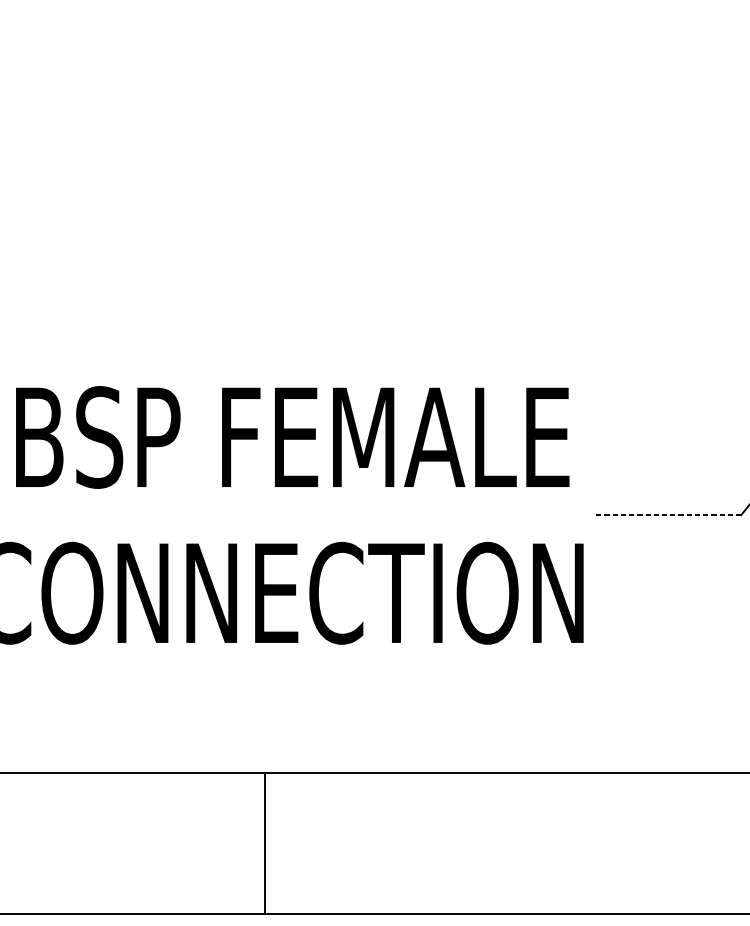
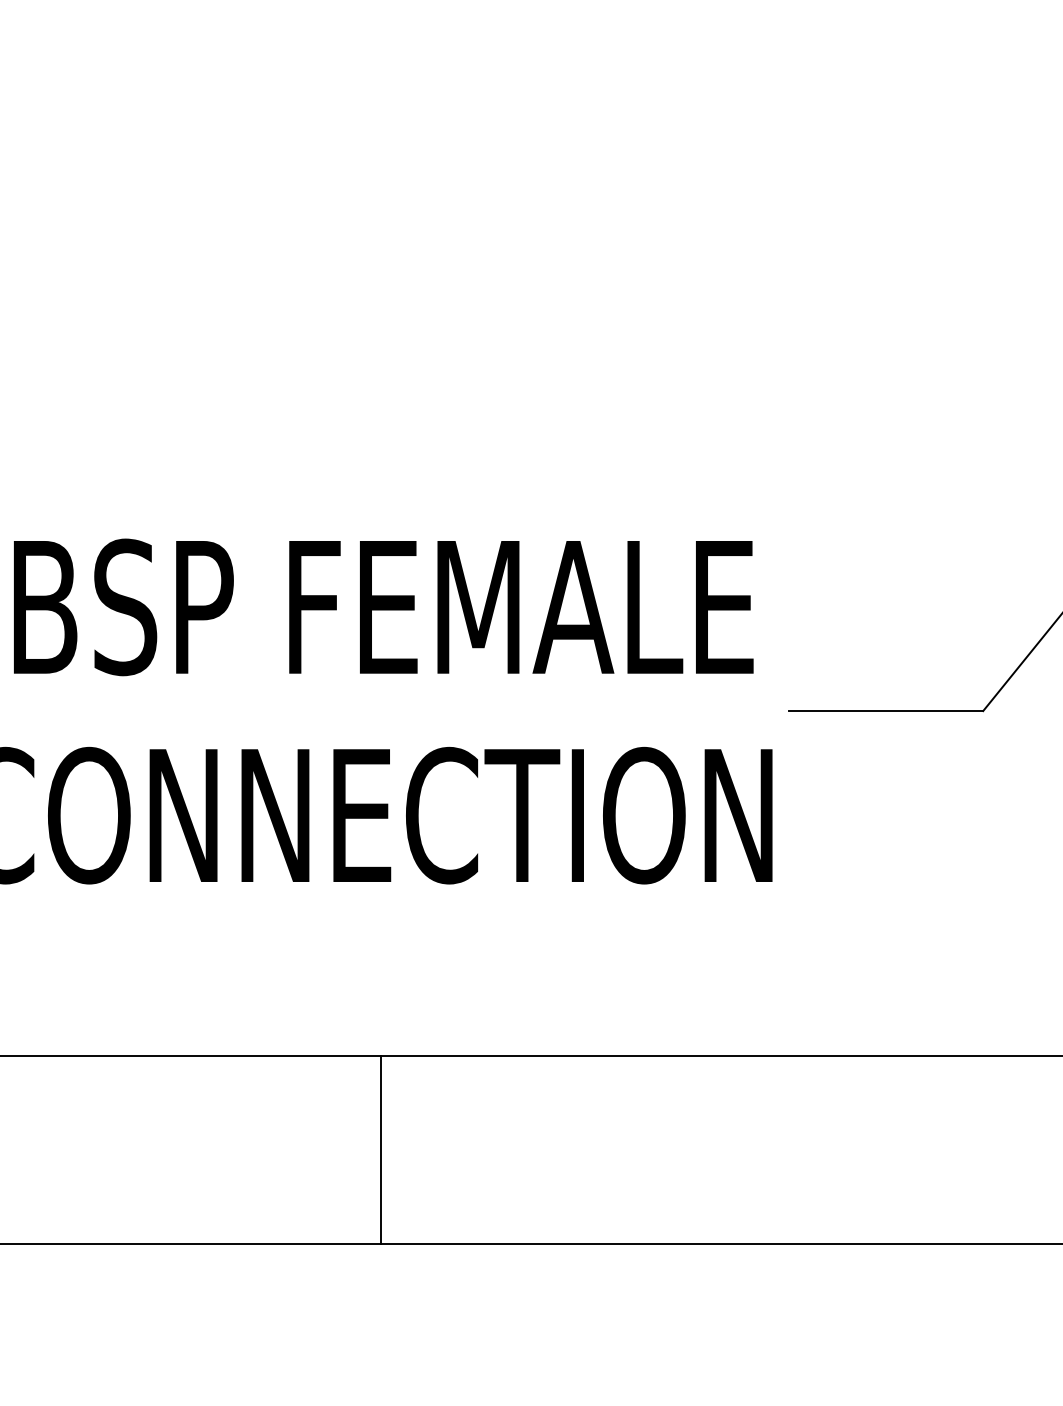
line: (668, 515) -> (886, 711), dashed -> solid
line: (264, 843) -> (380, 1150), moved

